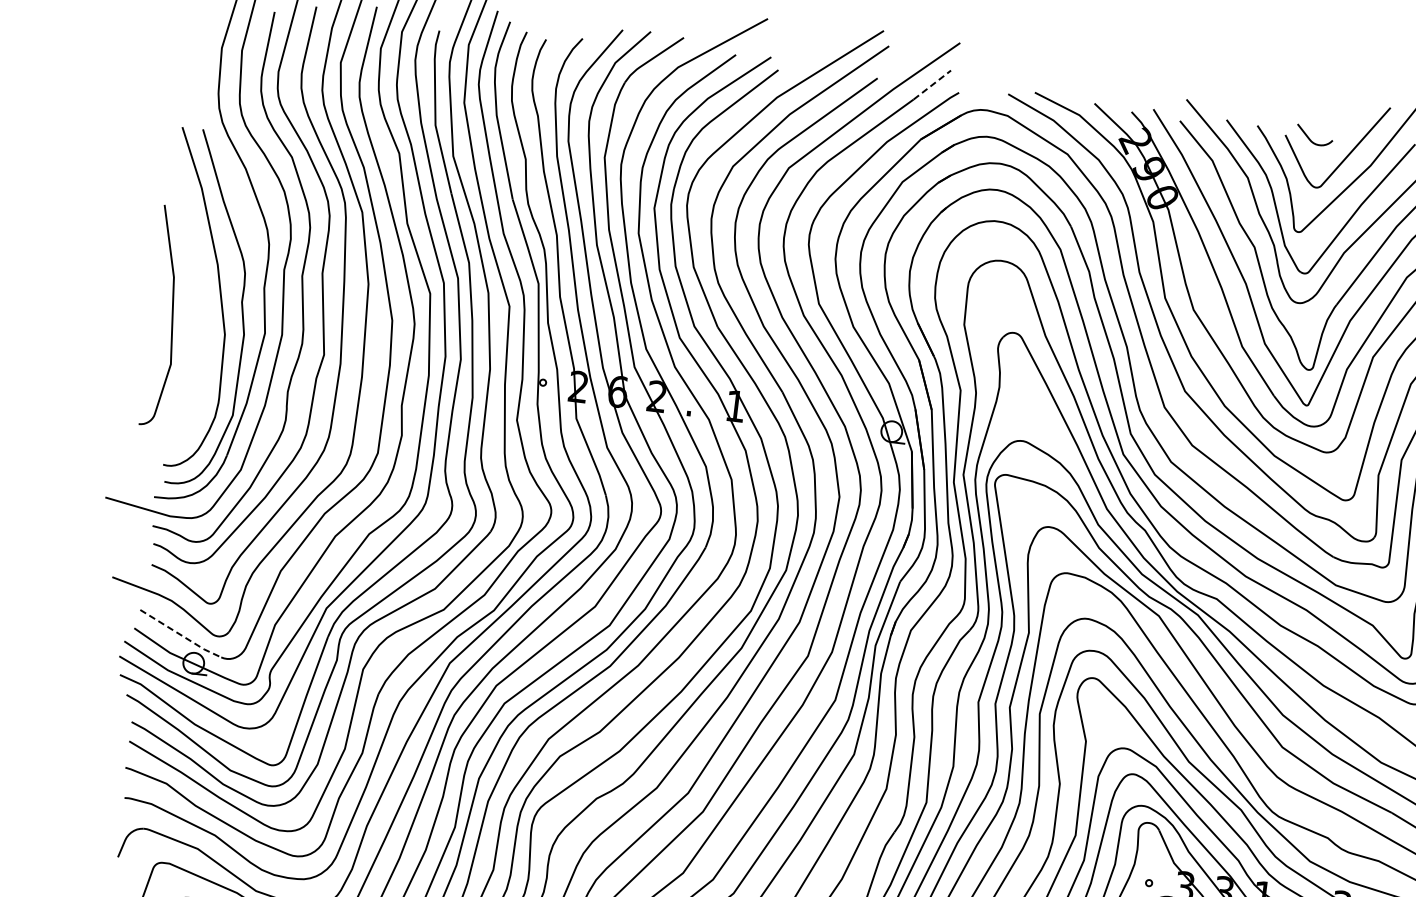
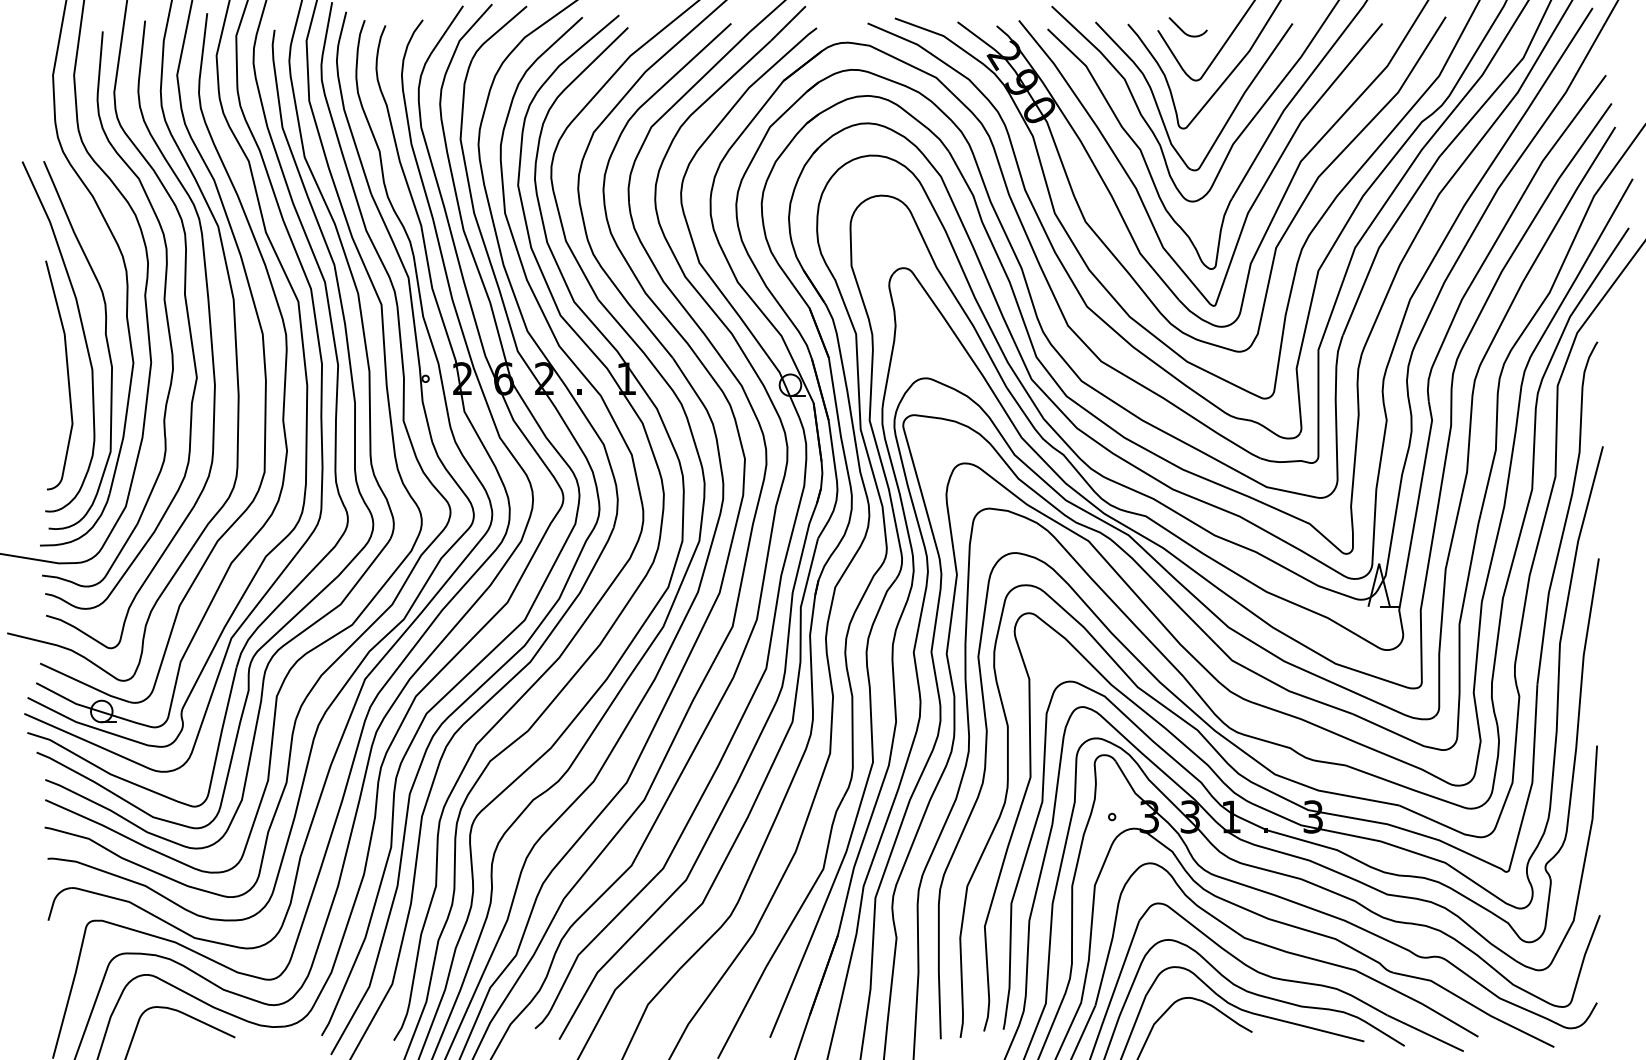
line: (932, 85) -> (788, 23), dashed -> solid
curve: (171, 317) -> (67, 375), moved
line: (181, 635) -> (85, 684), dashed -> solid

